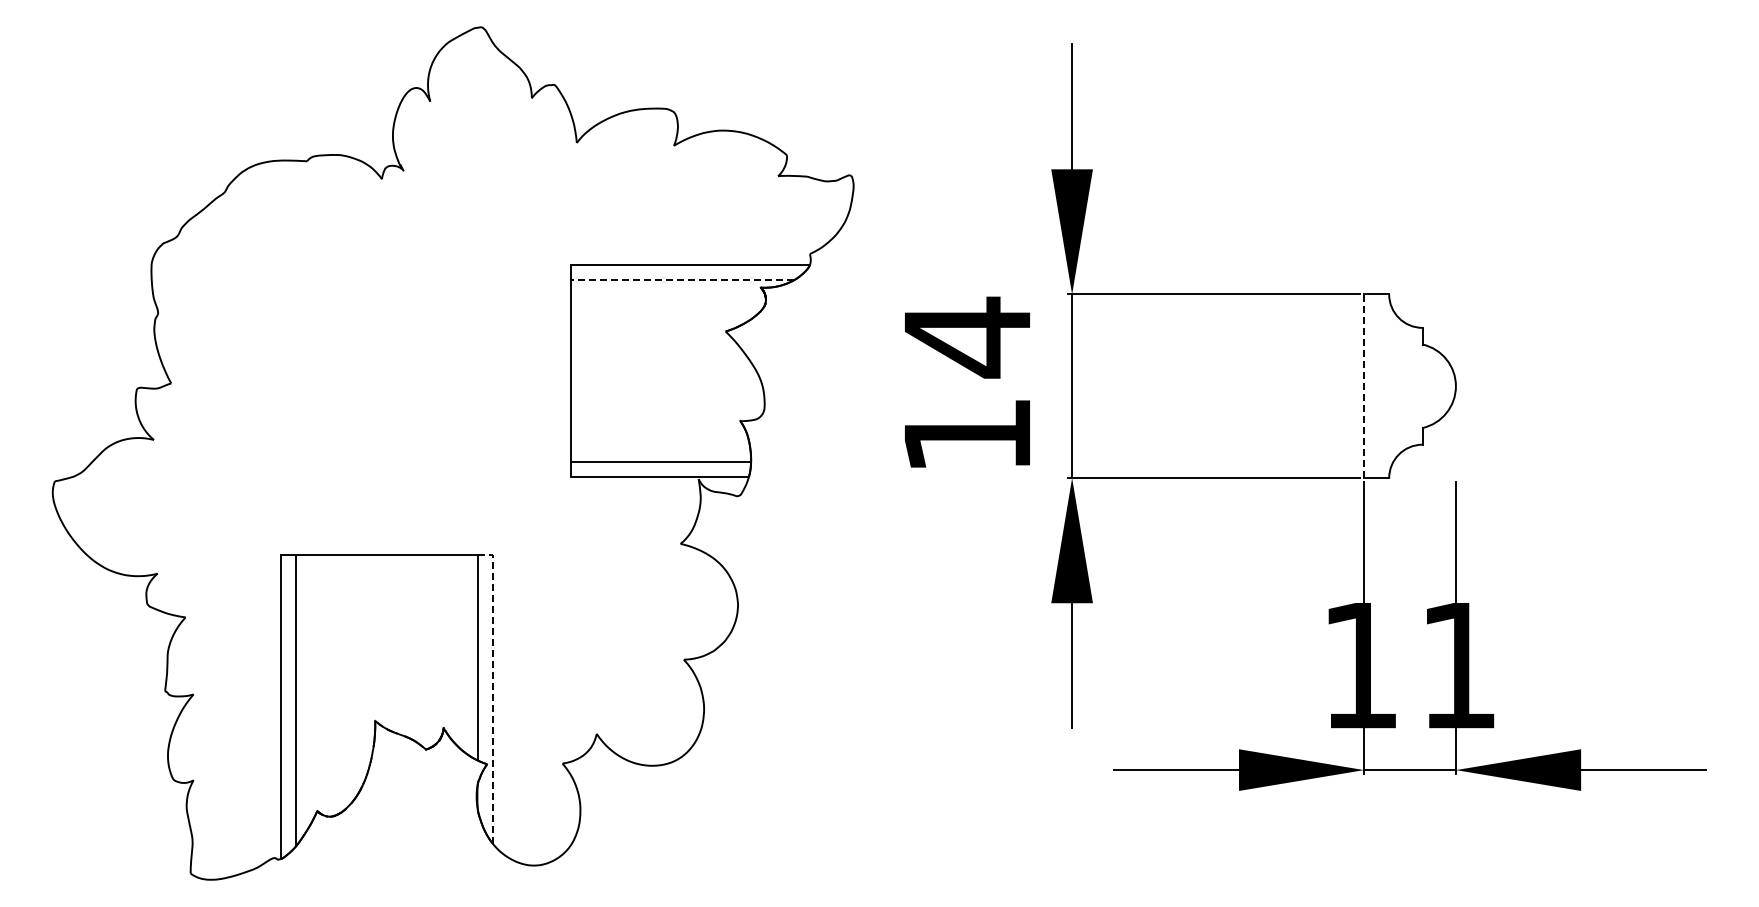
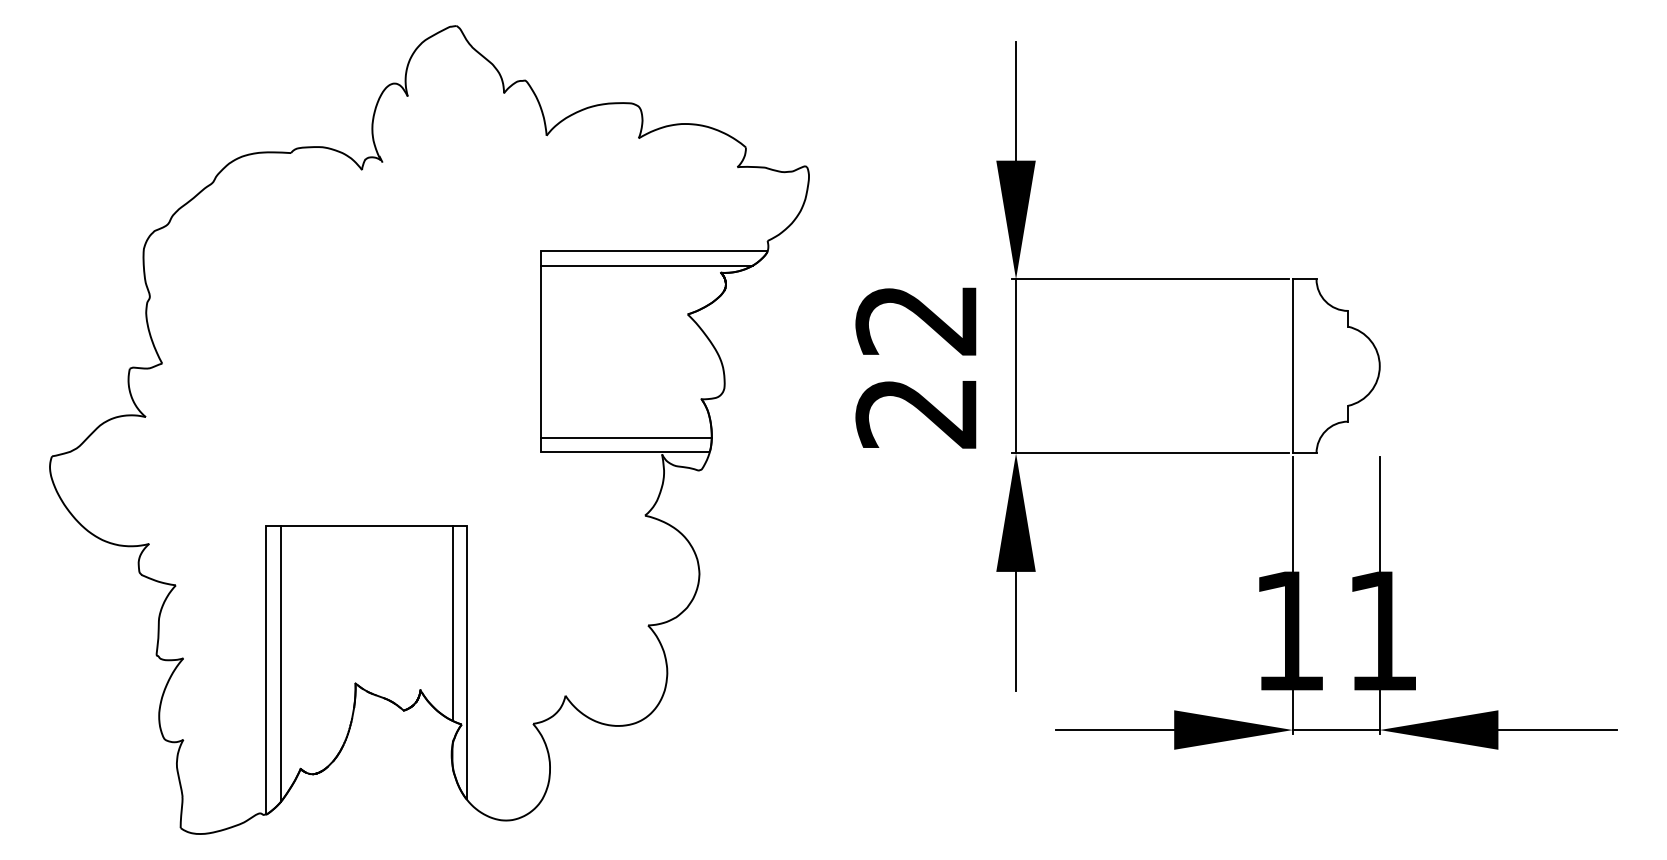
line: (682, 280) -> (646, 266), dashed -> solid
text: (965, 384) -> (915, 364), 14 -> 22
line: (1364, 386) -> (1293, 366), dashed -> solid
line: (492, 690) -> (466, 654), dashed -> solid

